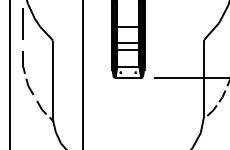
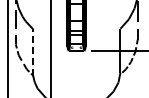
line: (53, 79) -> (33, 51), solid -> dashed

